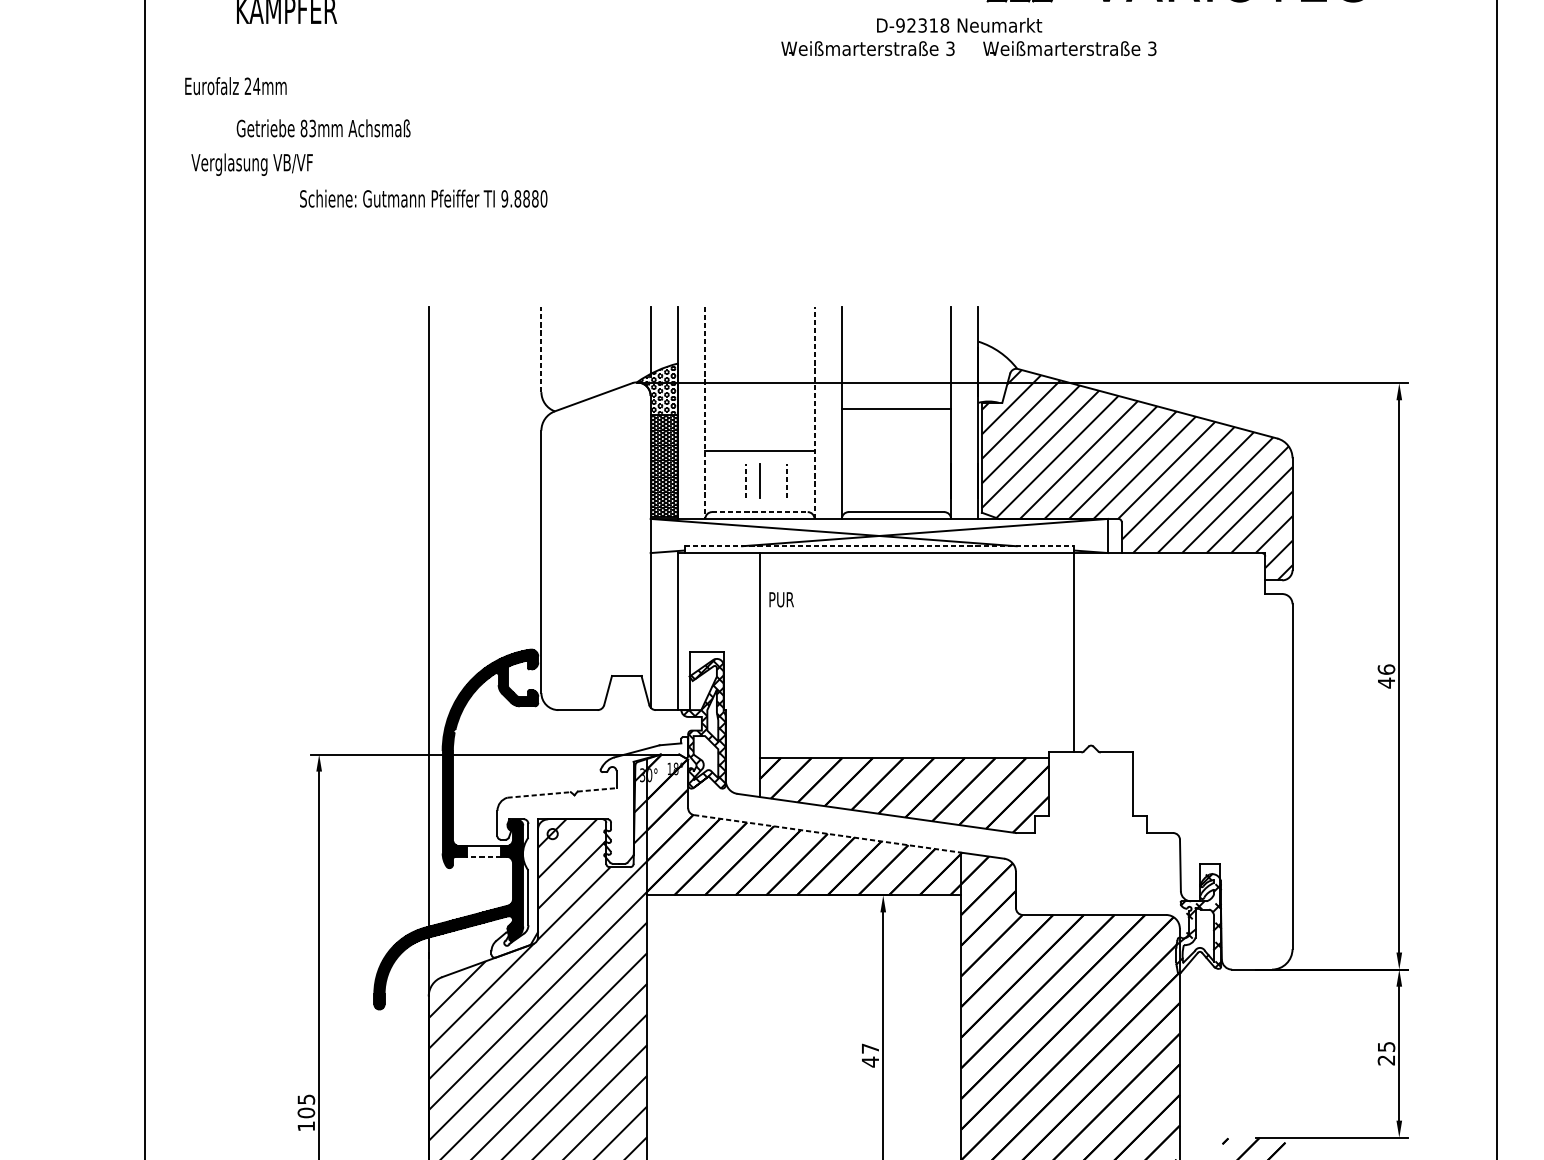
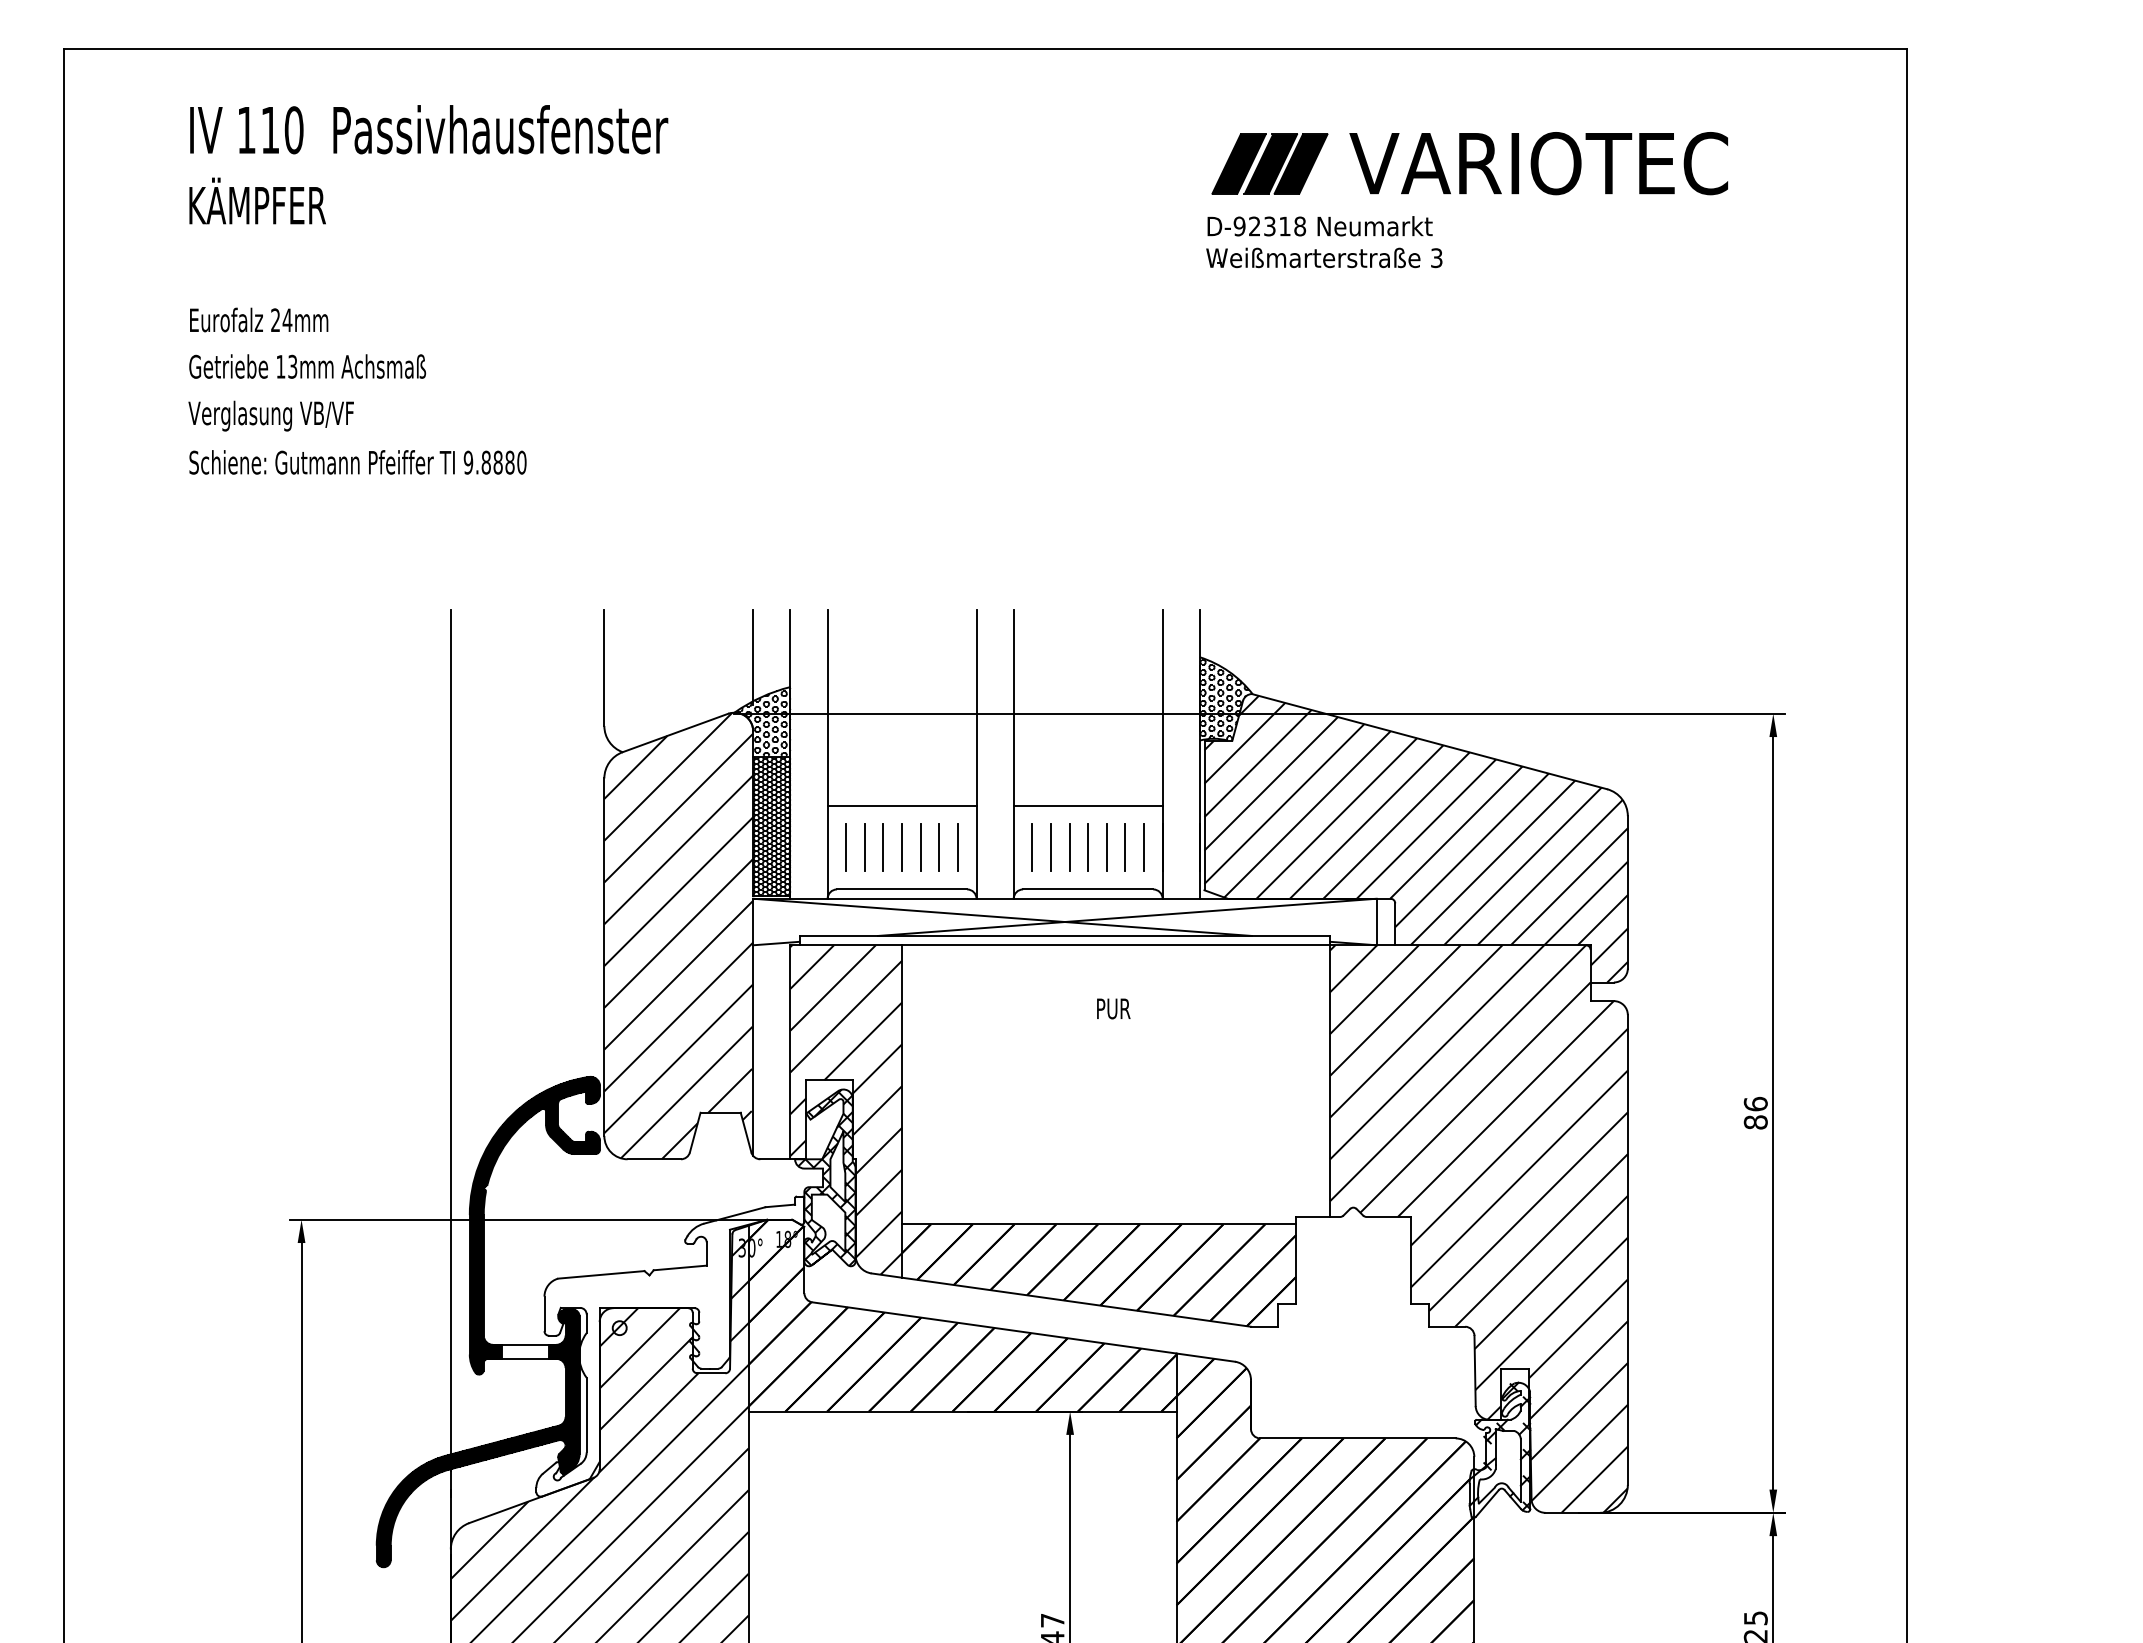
text: (959, 25) -> (1319, 226), moved
part: (868, 48) -> (1049, 257), removed
text: (236, 85) -> (259, 319), moved
text: (303, 128) -> (280, 366), 83mm -> 13mm
text: (251, 164) -> (270, 415), moved
text: (423, 198) -> (357, 462), moved
line: (541, 349) -> (604, 667), dashed -> solid
hatch: (996, 372) -> (1224, 699), added
line: (895, 408) -> (1087, 805), moved
line: (705, 413) -> (827, 754), dashed -> solid
line: (814, 413) -> (976, 754), dashed -> solid
line: (719, 481) -> (846, 847), added
line: (732, 481) -> (864, 847), added
line: (746, 481) -> (883, 847), dashed -> solid
line: (773, 481) -> (920, 847), added
line: (787, 481) -> (939, 847), dashed -> solid
line: (800, 481) -> (957, 847), added
line: (855, 481) -> (1032, 847), added
line: (868, 481) -> (1050, 847), added
line: (882, 481) -> (1069, 847), added
line: (896, 481) -> (1088, 847), added
line: (909, 481) -> (1106, 847), added
line: (923, 481) -> (1125, 847), added
line: (937, 481) -> (1144, 847), added
line: (760, 512) -> (902, 889), dashed -> solid
hatch: (595, 545) -> (678, 935), added
line: (879, 545) -> (1065, 935), dashed -> solid
text: (781, 599) -> (1113, 1008), moved
hatch: (719, 673) -> (846, 1109), added
text: (1386, 683) -> (1755, 1122), 46 -> 86
hatch: (1182, 760) -> (1478, 1228), added
line: (597, 789) -> (680, 1267), dashed -> solid
line: (539, 794) -> (601, 1274), dashed -> solid
line: (827, 833) -> (994, 1327), dashed -> solid
line: (483, 856) -> (525, 1358), dashed -> solid

